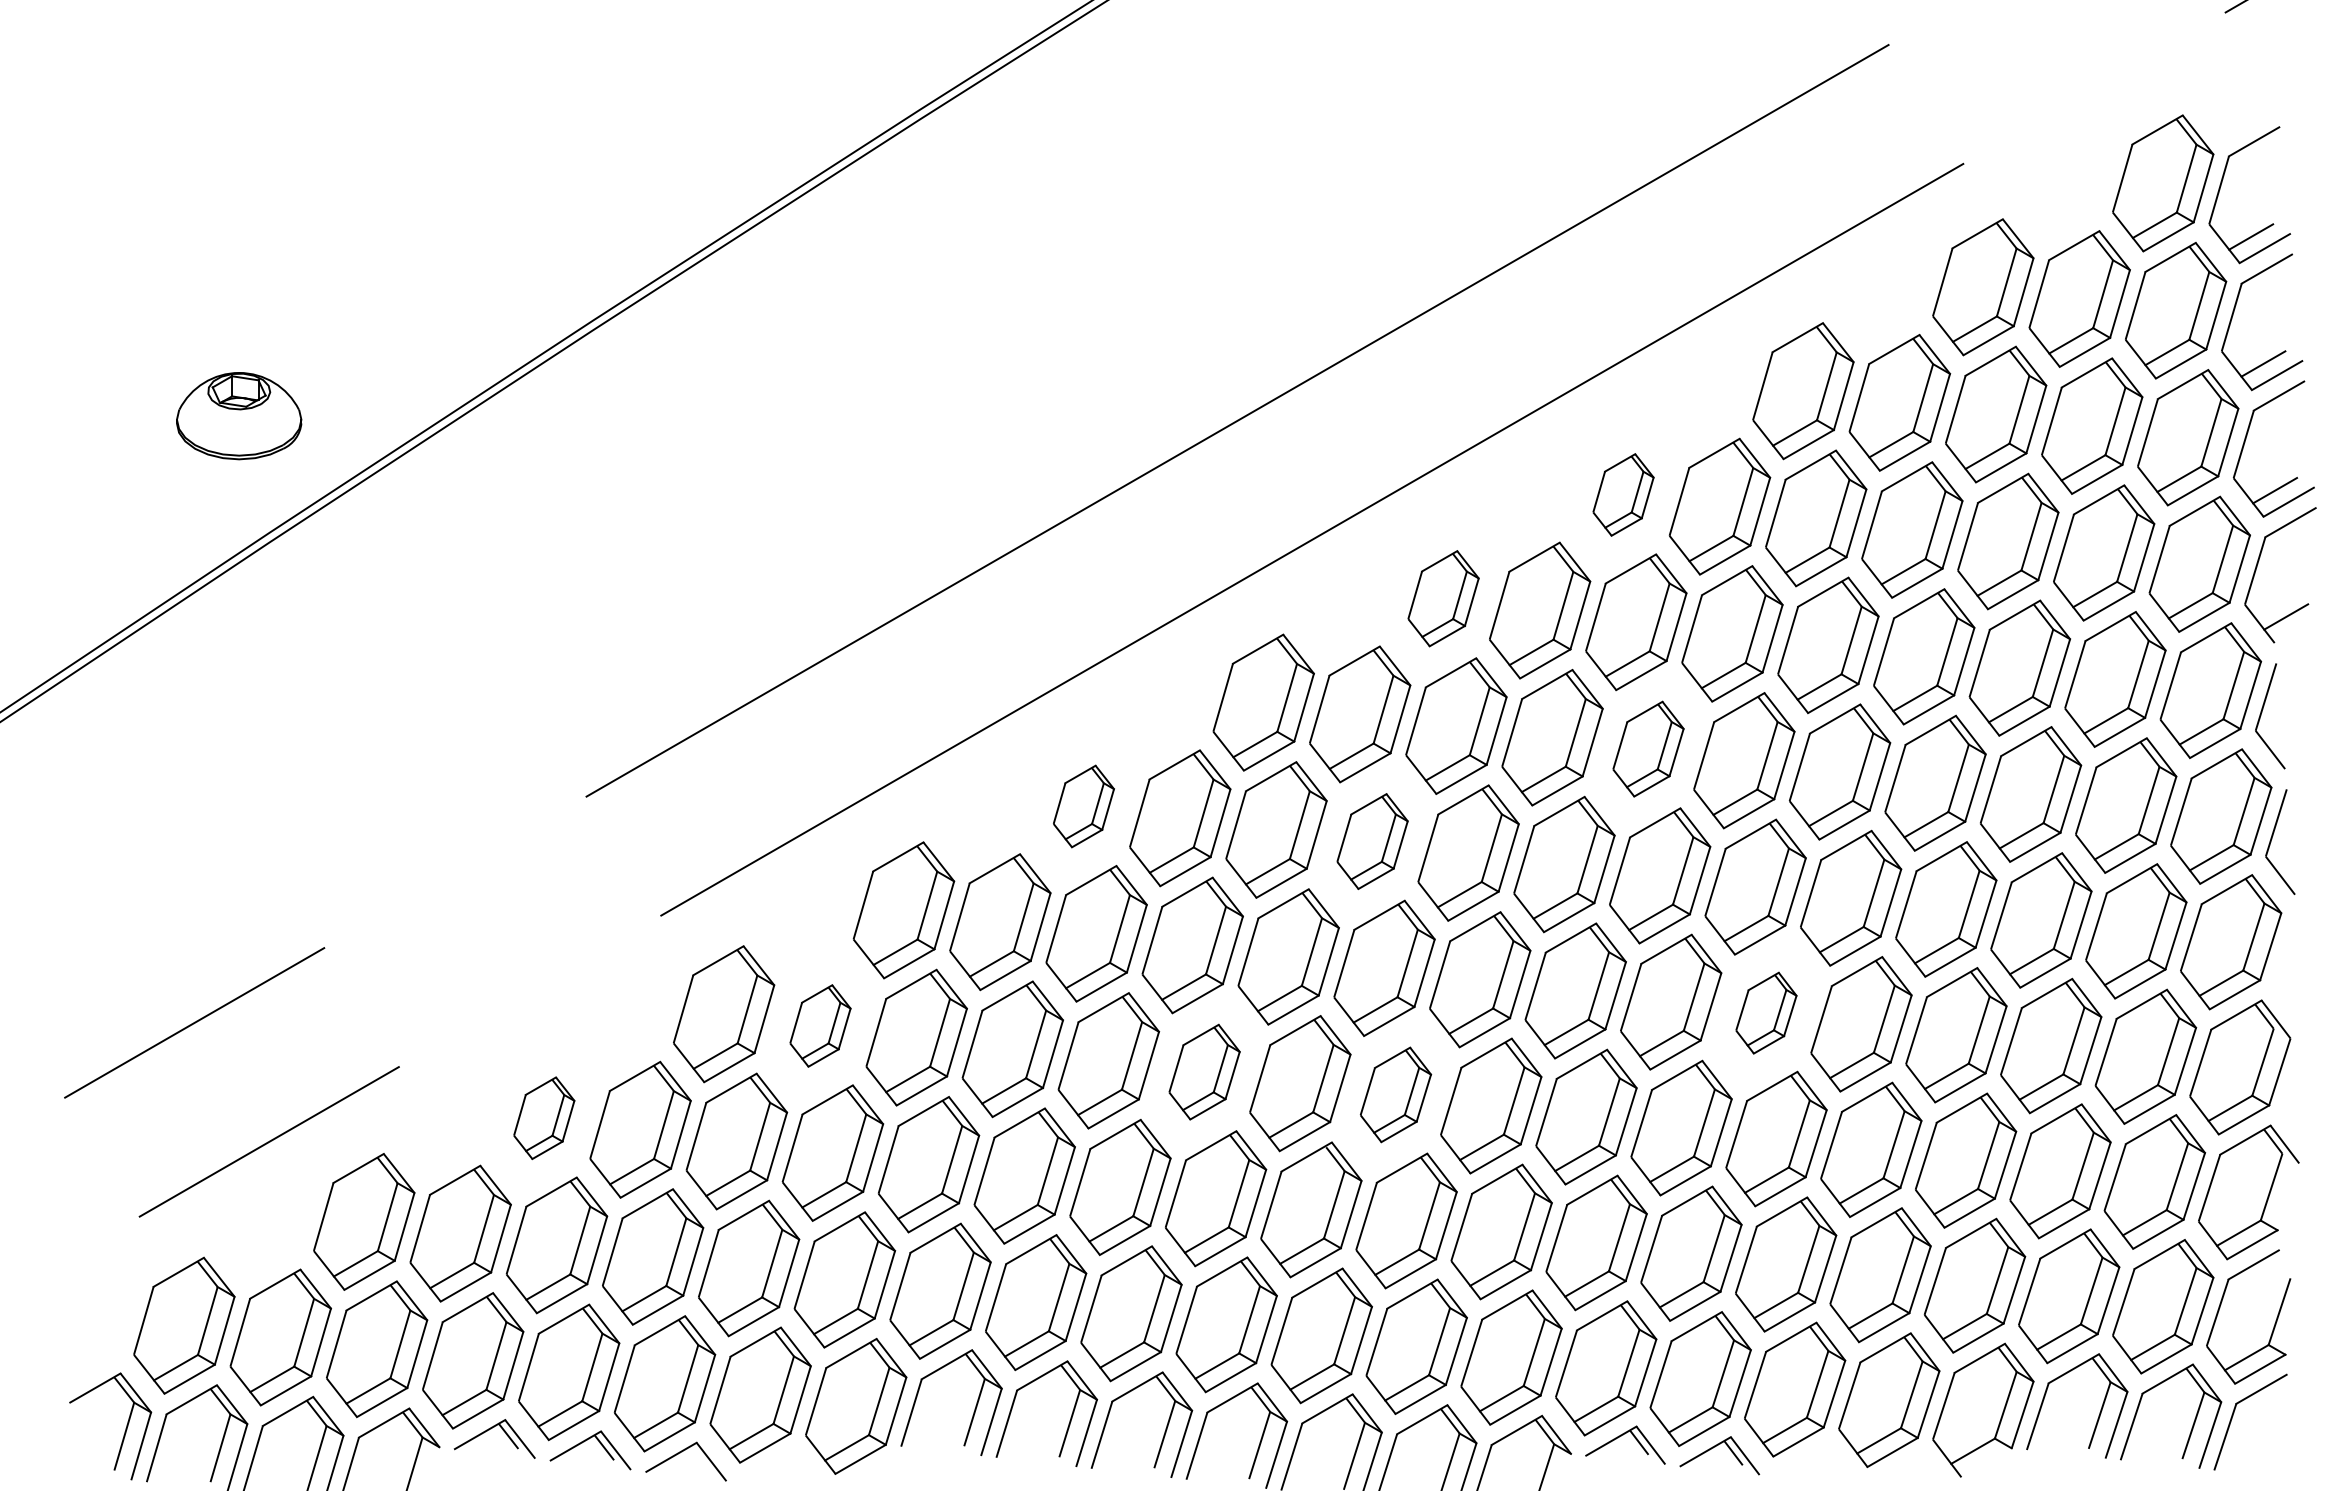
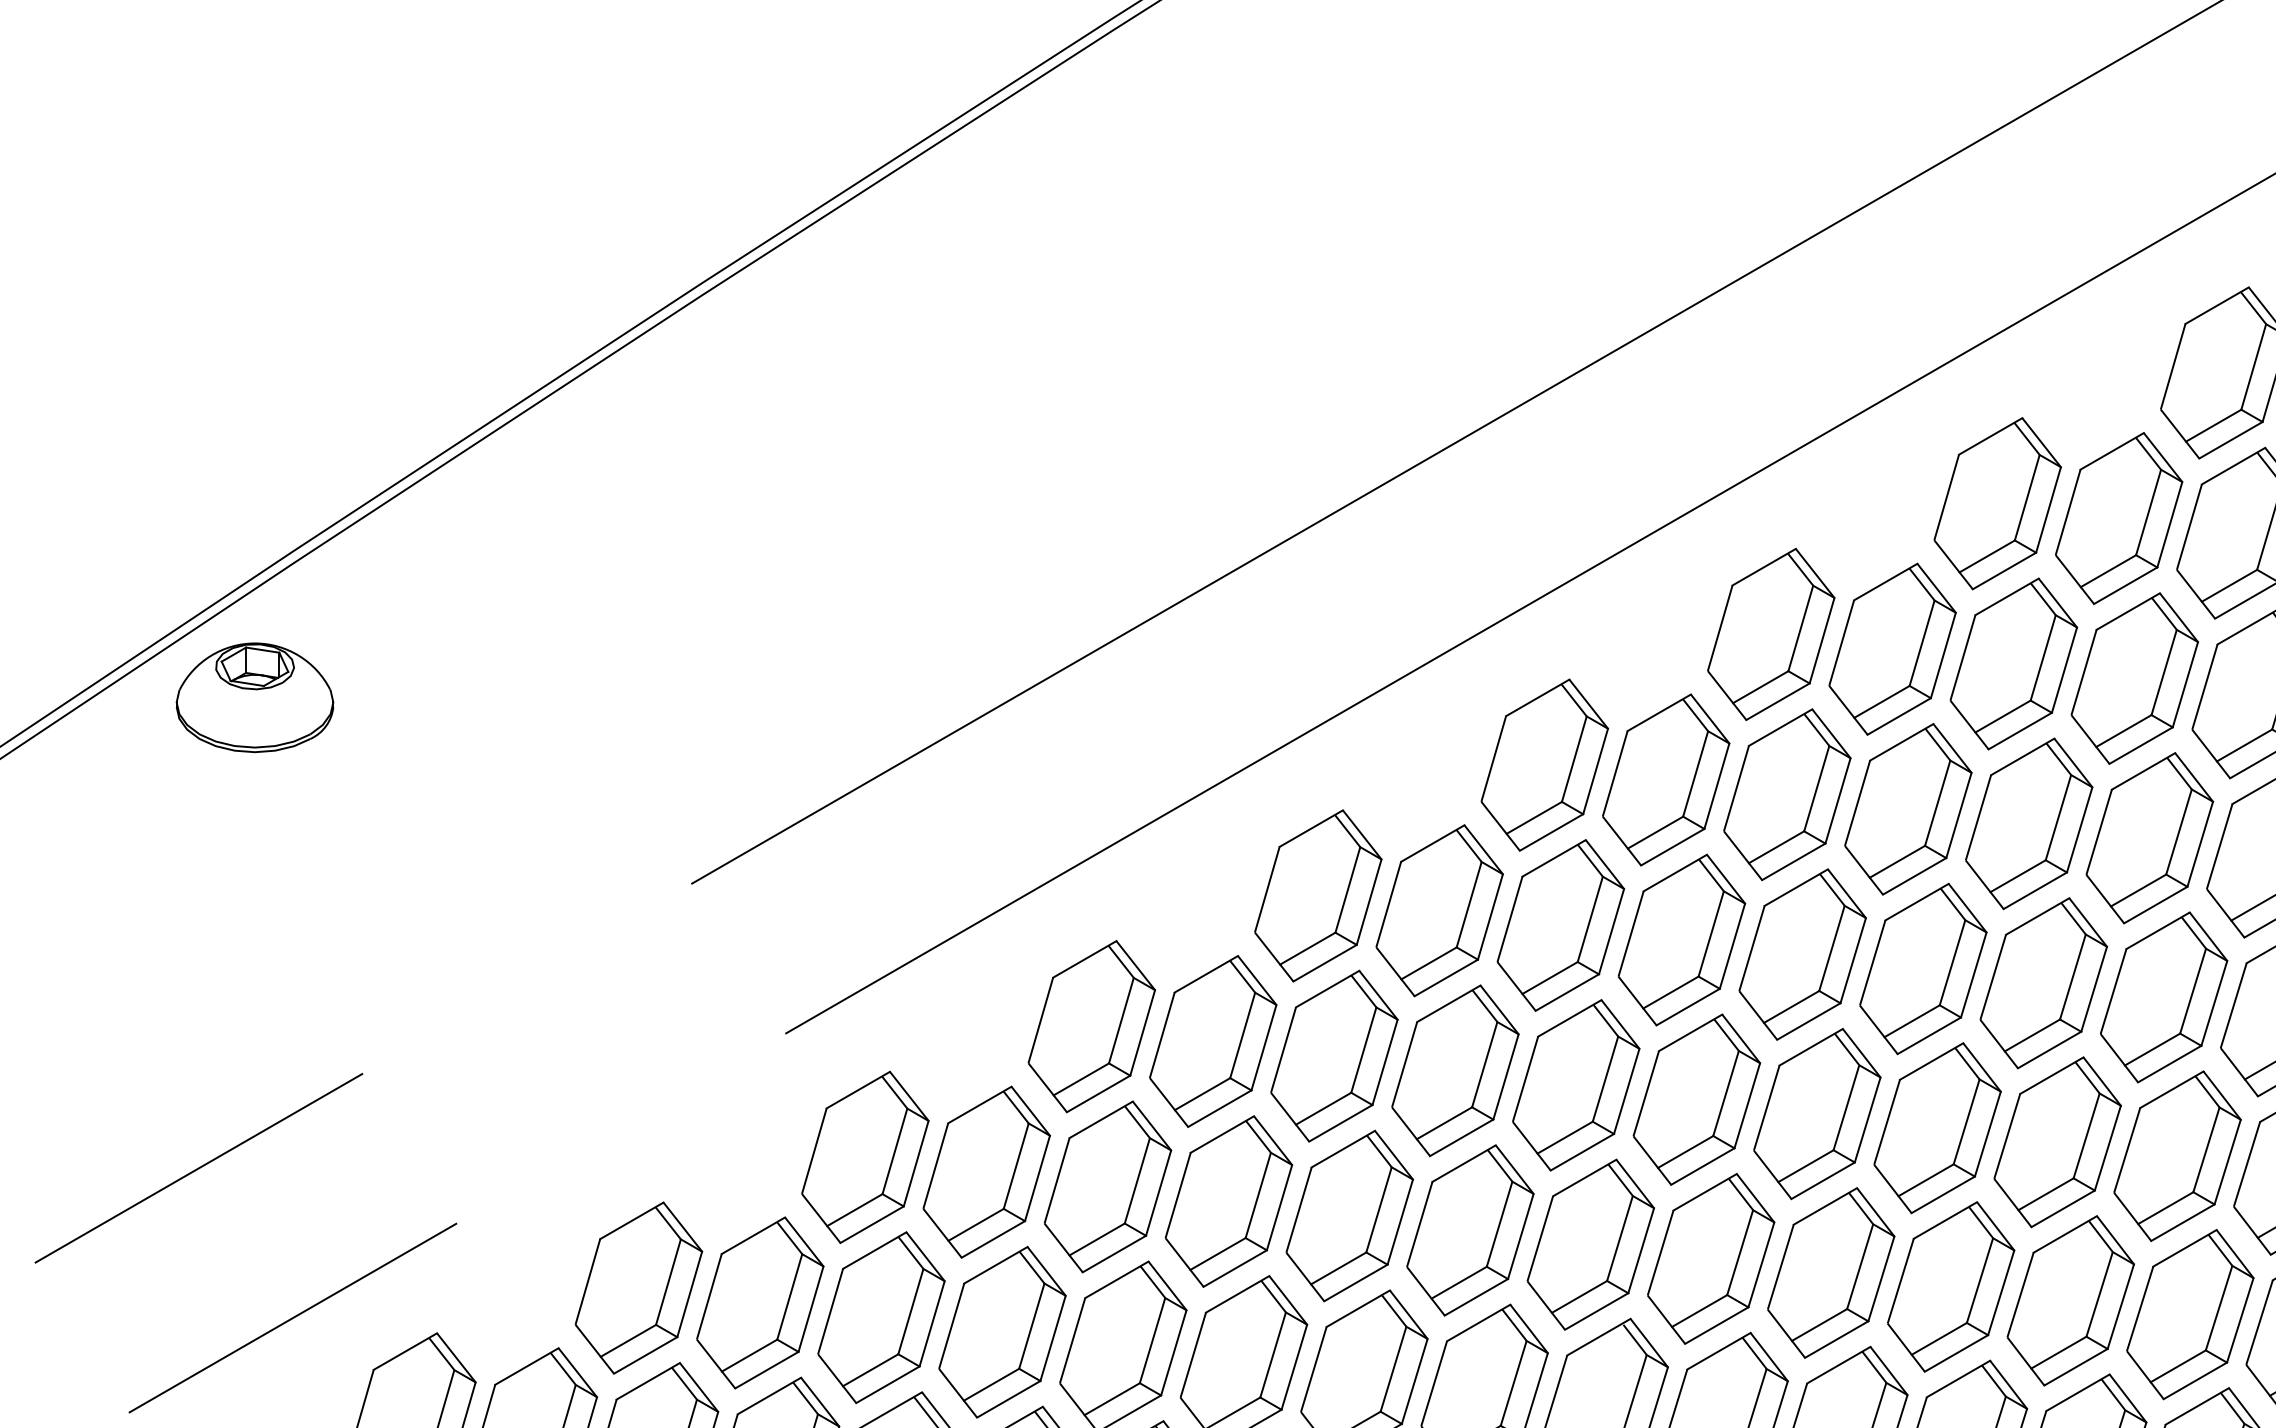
part: (239, 416) -> (255, 698), moved
part: (1623, 494) -> (1997, 503), size x1.67
part: (1443, 598) -> (1771, 634), size x1.43
part: (1648, 748) -> (2029, 822), size x1.43
part: (1083, 806) -> (1317, 895), size x1.67
part: (1372, 841) -> (1681, 939), size x1.43
part: (1766, 1012) -> (2177, 1155), size x1.67
part: (820, 1025) -> (986, 1171), size x1.67
part: (1204, 1071) -> (1470, 1229), size x1.43
part: (1395, 1094) -> (1710, 1258), size x1.43
part: (544, 1118) -> (639, 1288), size x1.67

